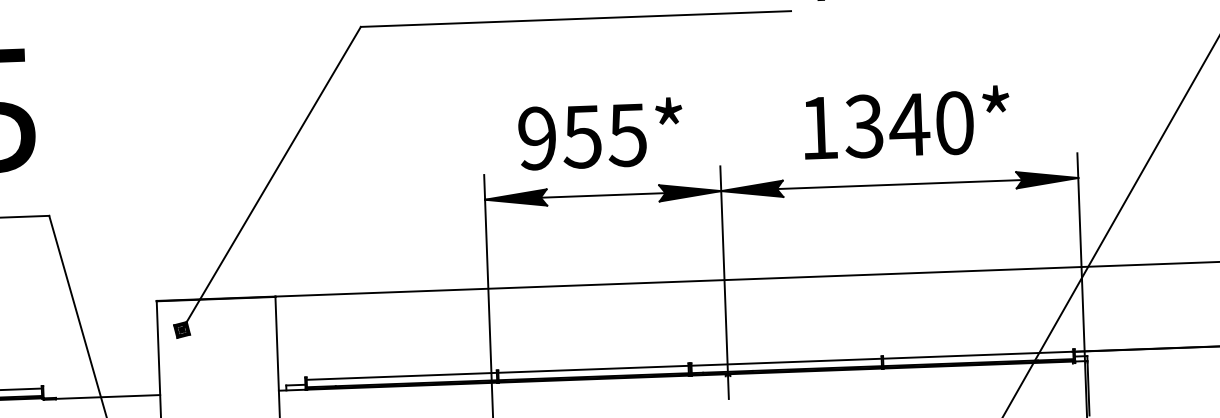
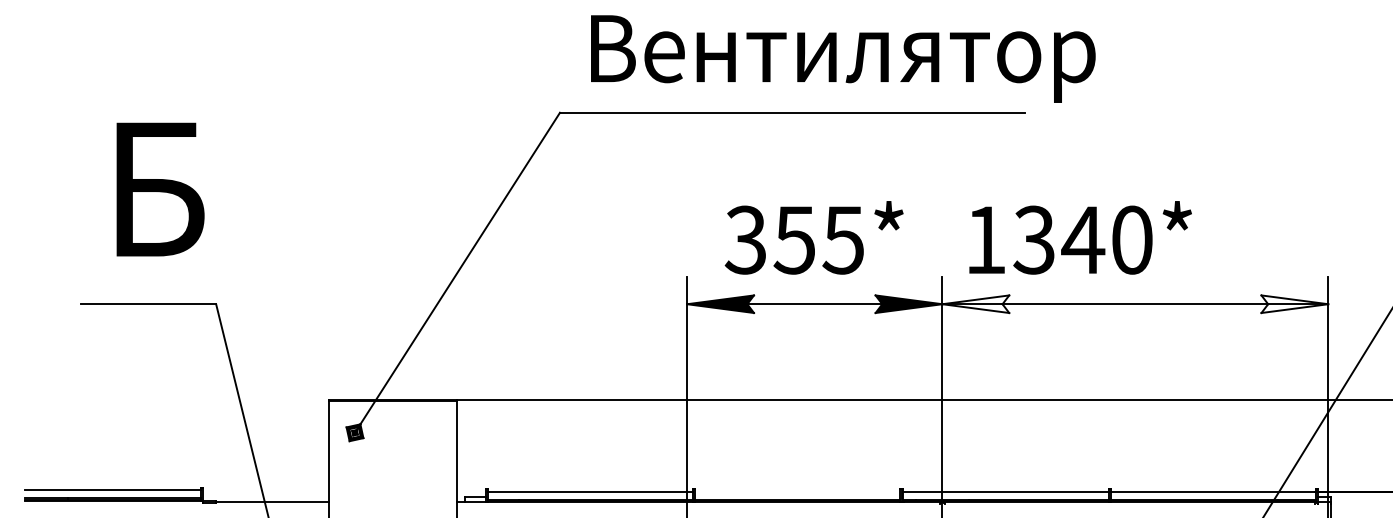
text: (906, 122) -> (1080, 237), moved
text: (536, 137) -> (745, 239), 955* -> 355*
fill: (1047, 179) -> (1294, 304), removed
fill: (751, 190) -> (975, 304), removed
line: (593, 369) -> (797, 491), removed

